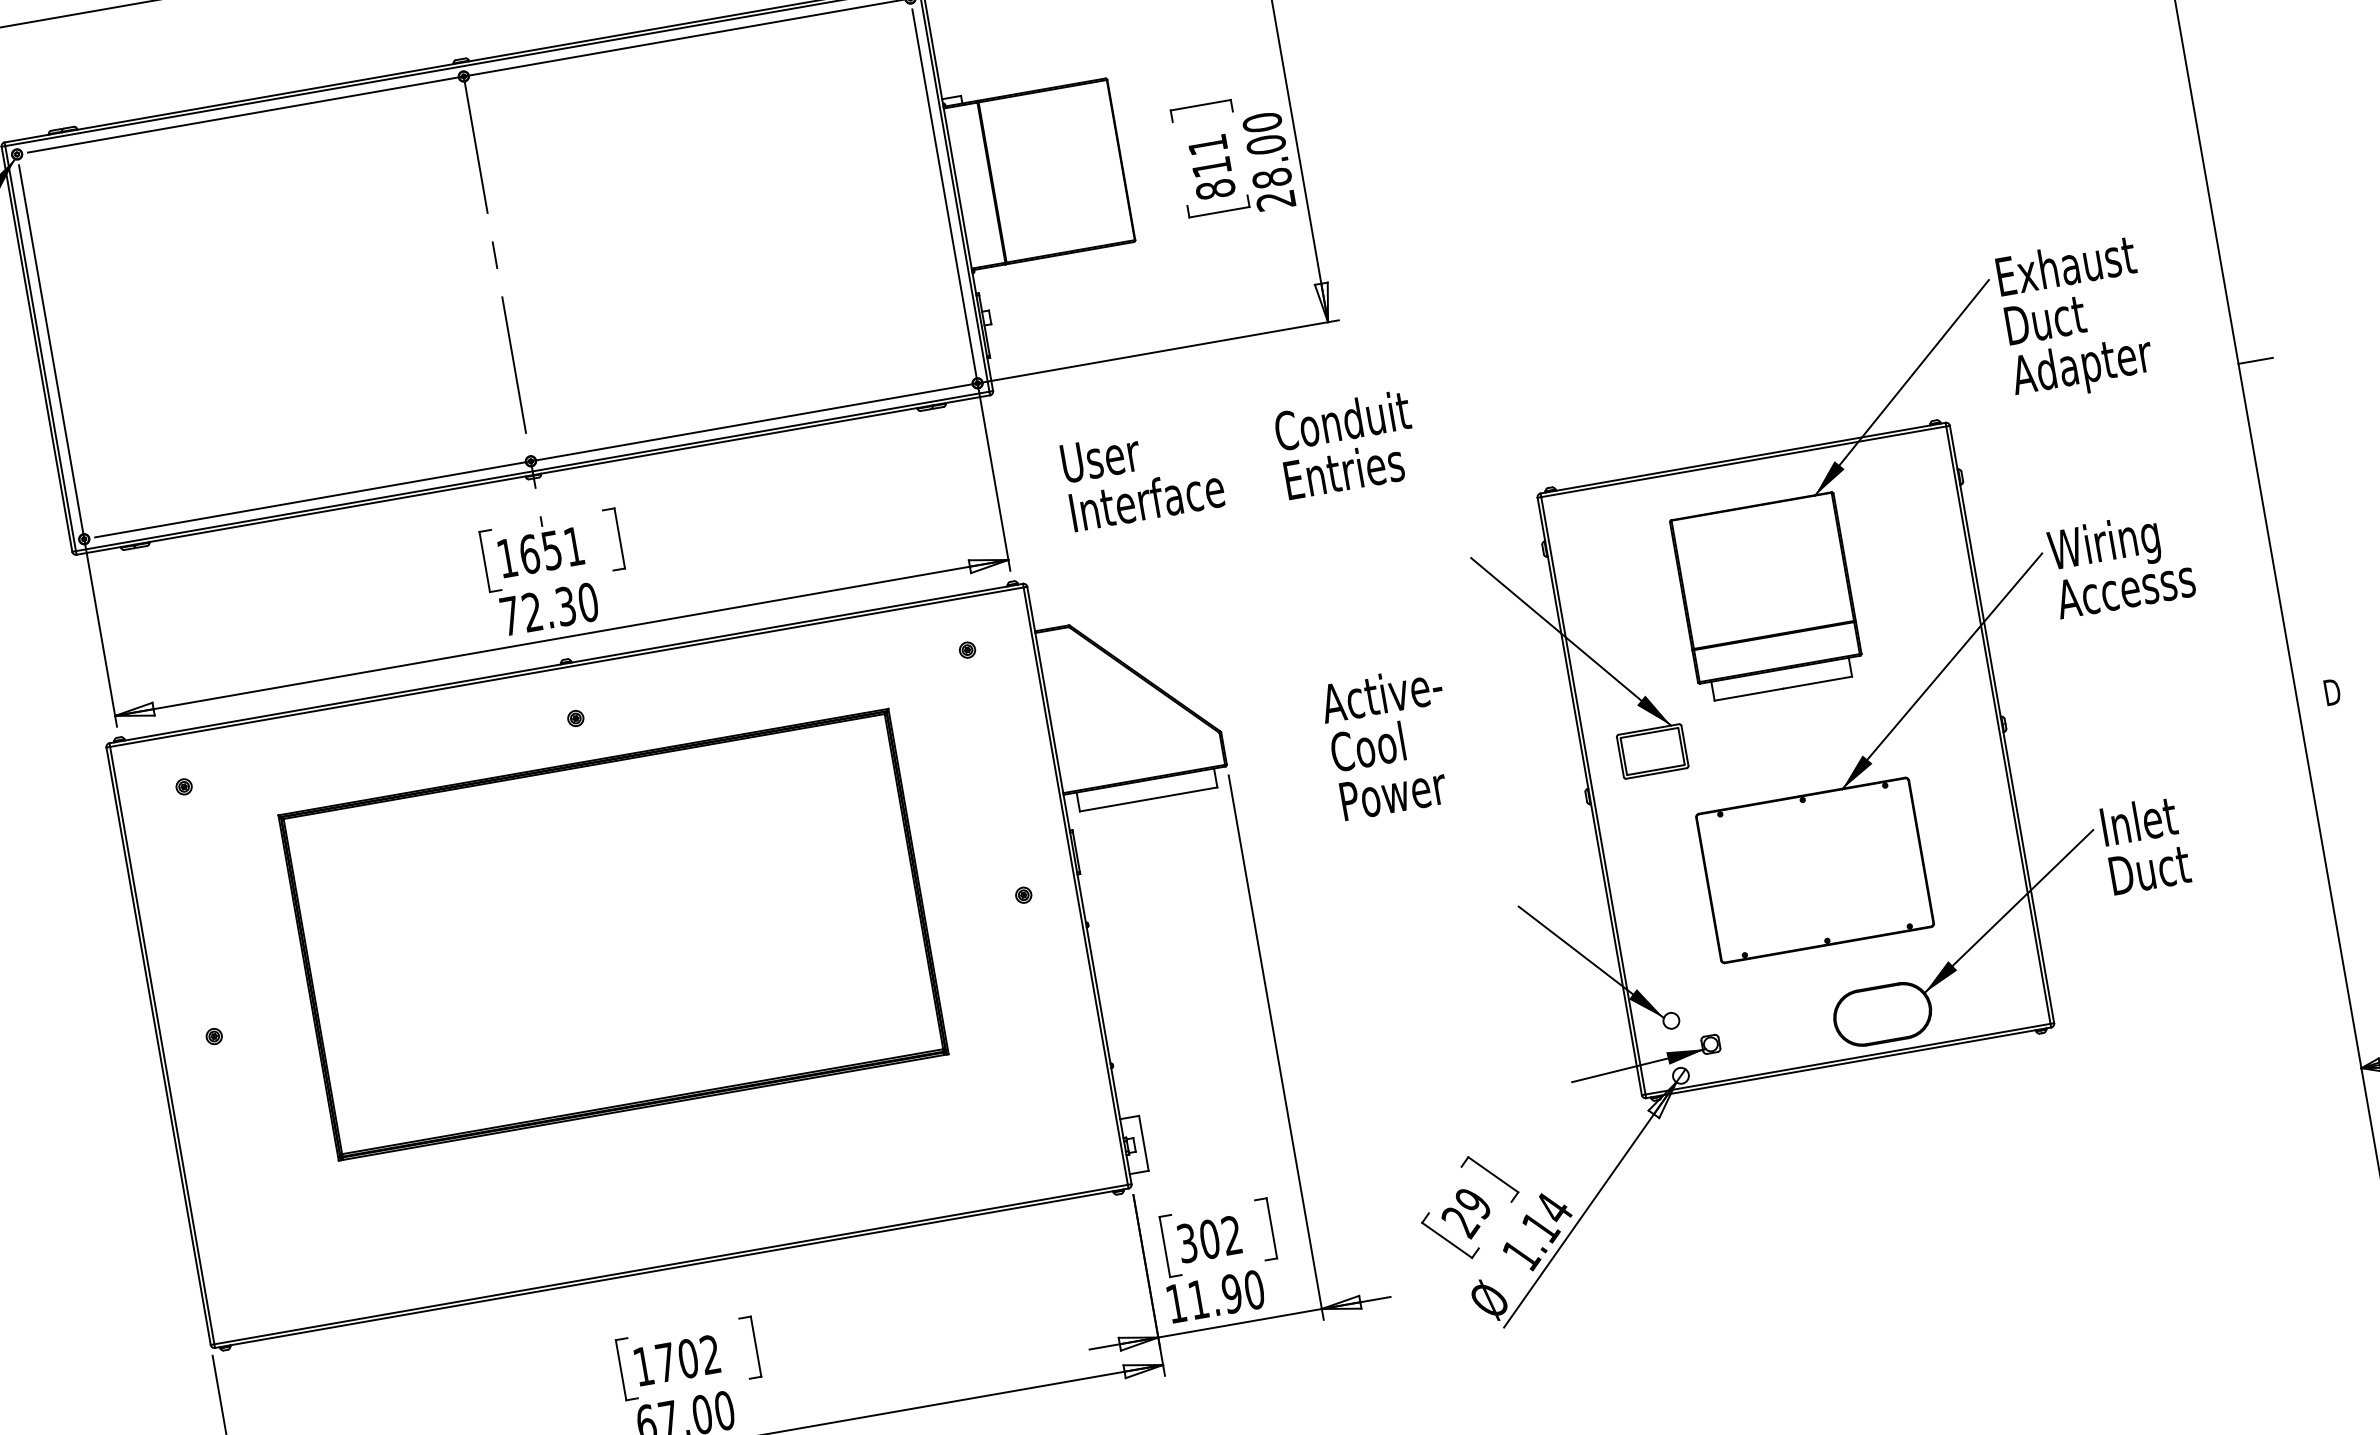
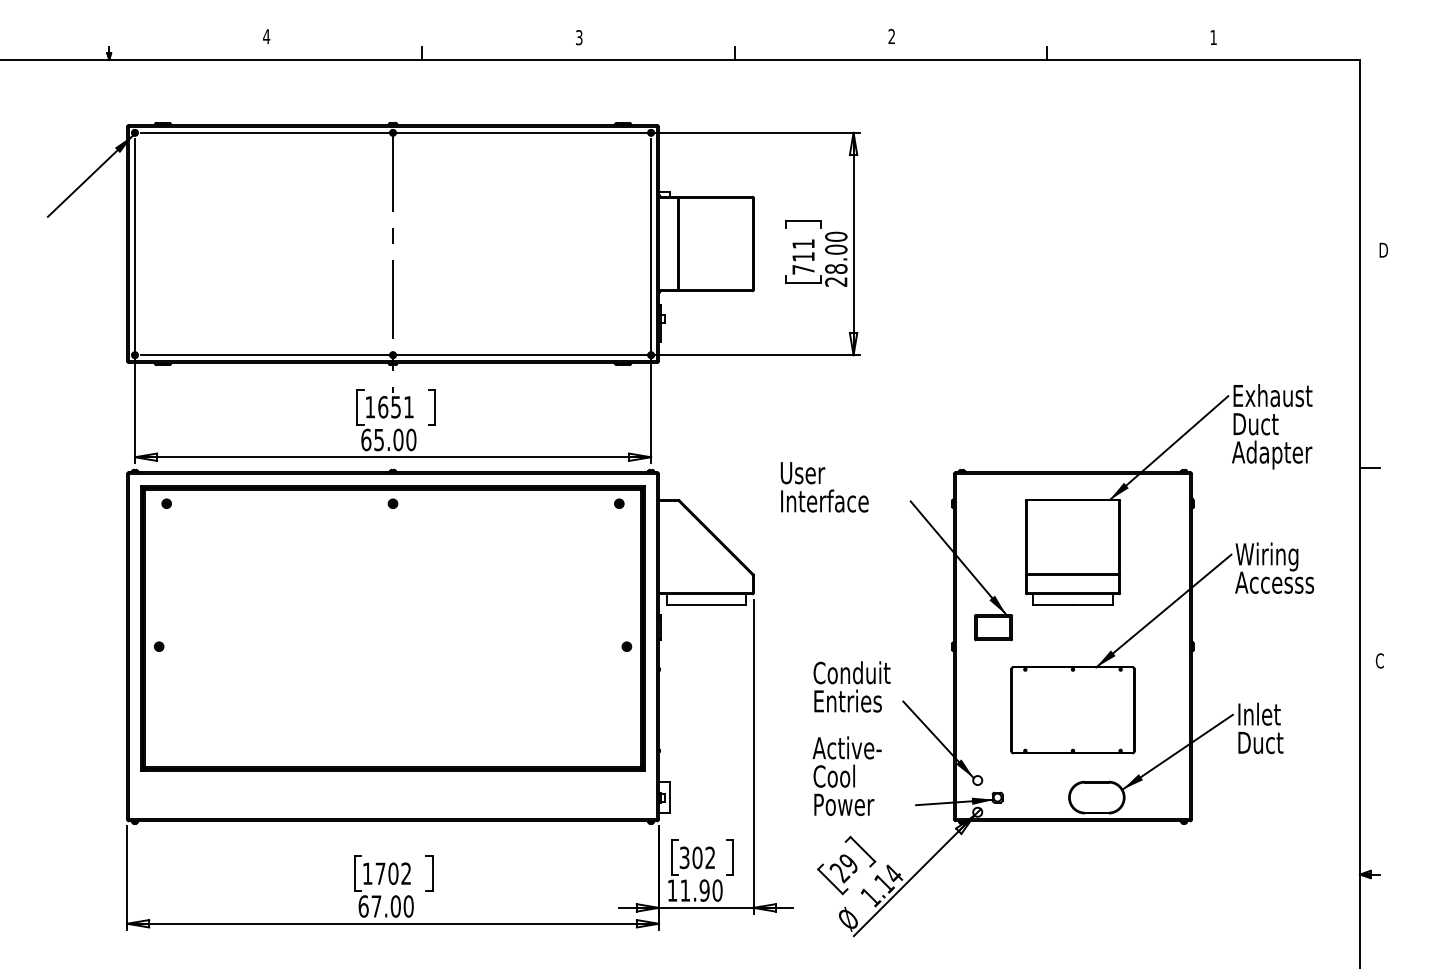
text: (1215, 189) -> (803, 269), 811 -> 711
text: (1345, 444) -> (851, 686), moved
text: (1142, 476) -> (824, 487), moved
text: (538, 610) -> (382, 439), 72.30 -> 65.00
text: (2330, 691) -> (1379, 660), D -> C
text: (1388, 741) -> (846, 775), moved
part: (612, 934) -> (392, 628), size x1.43

